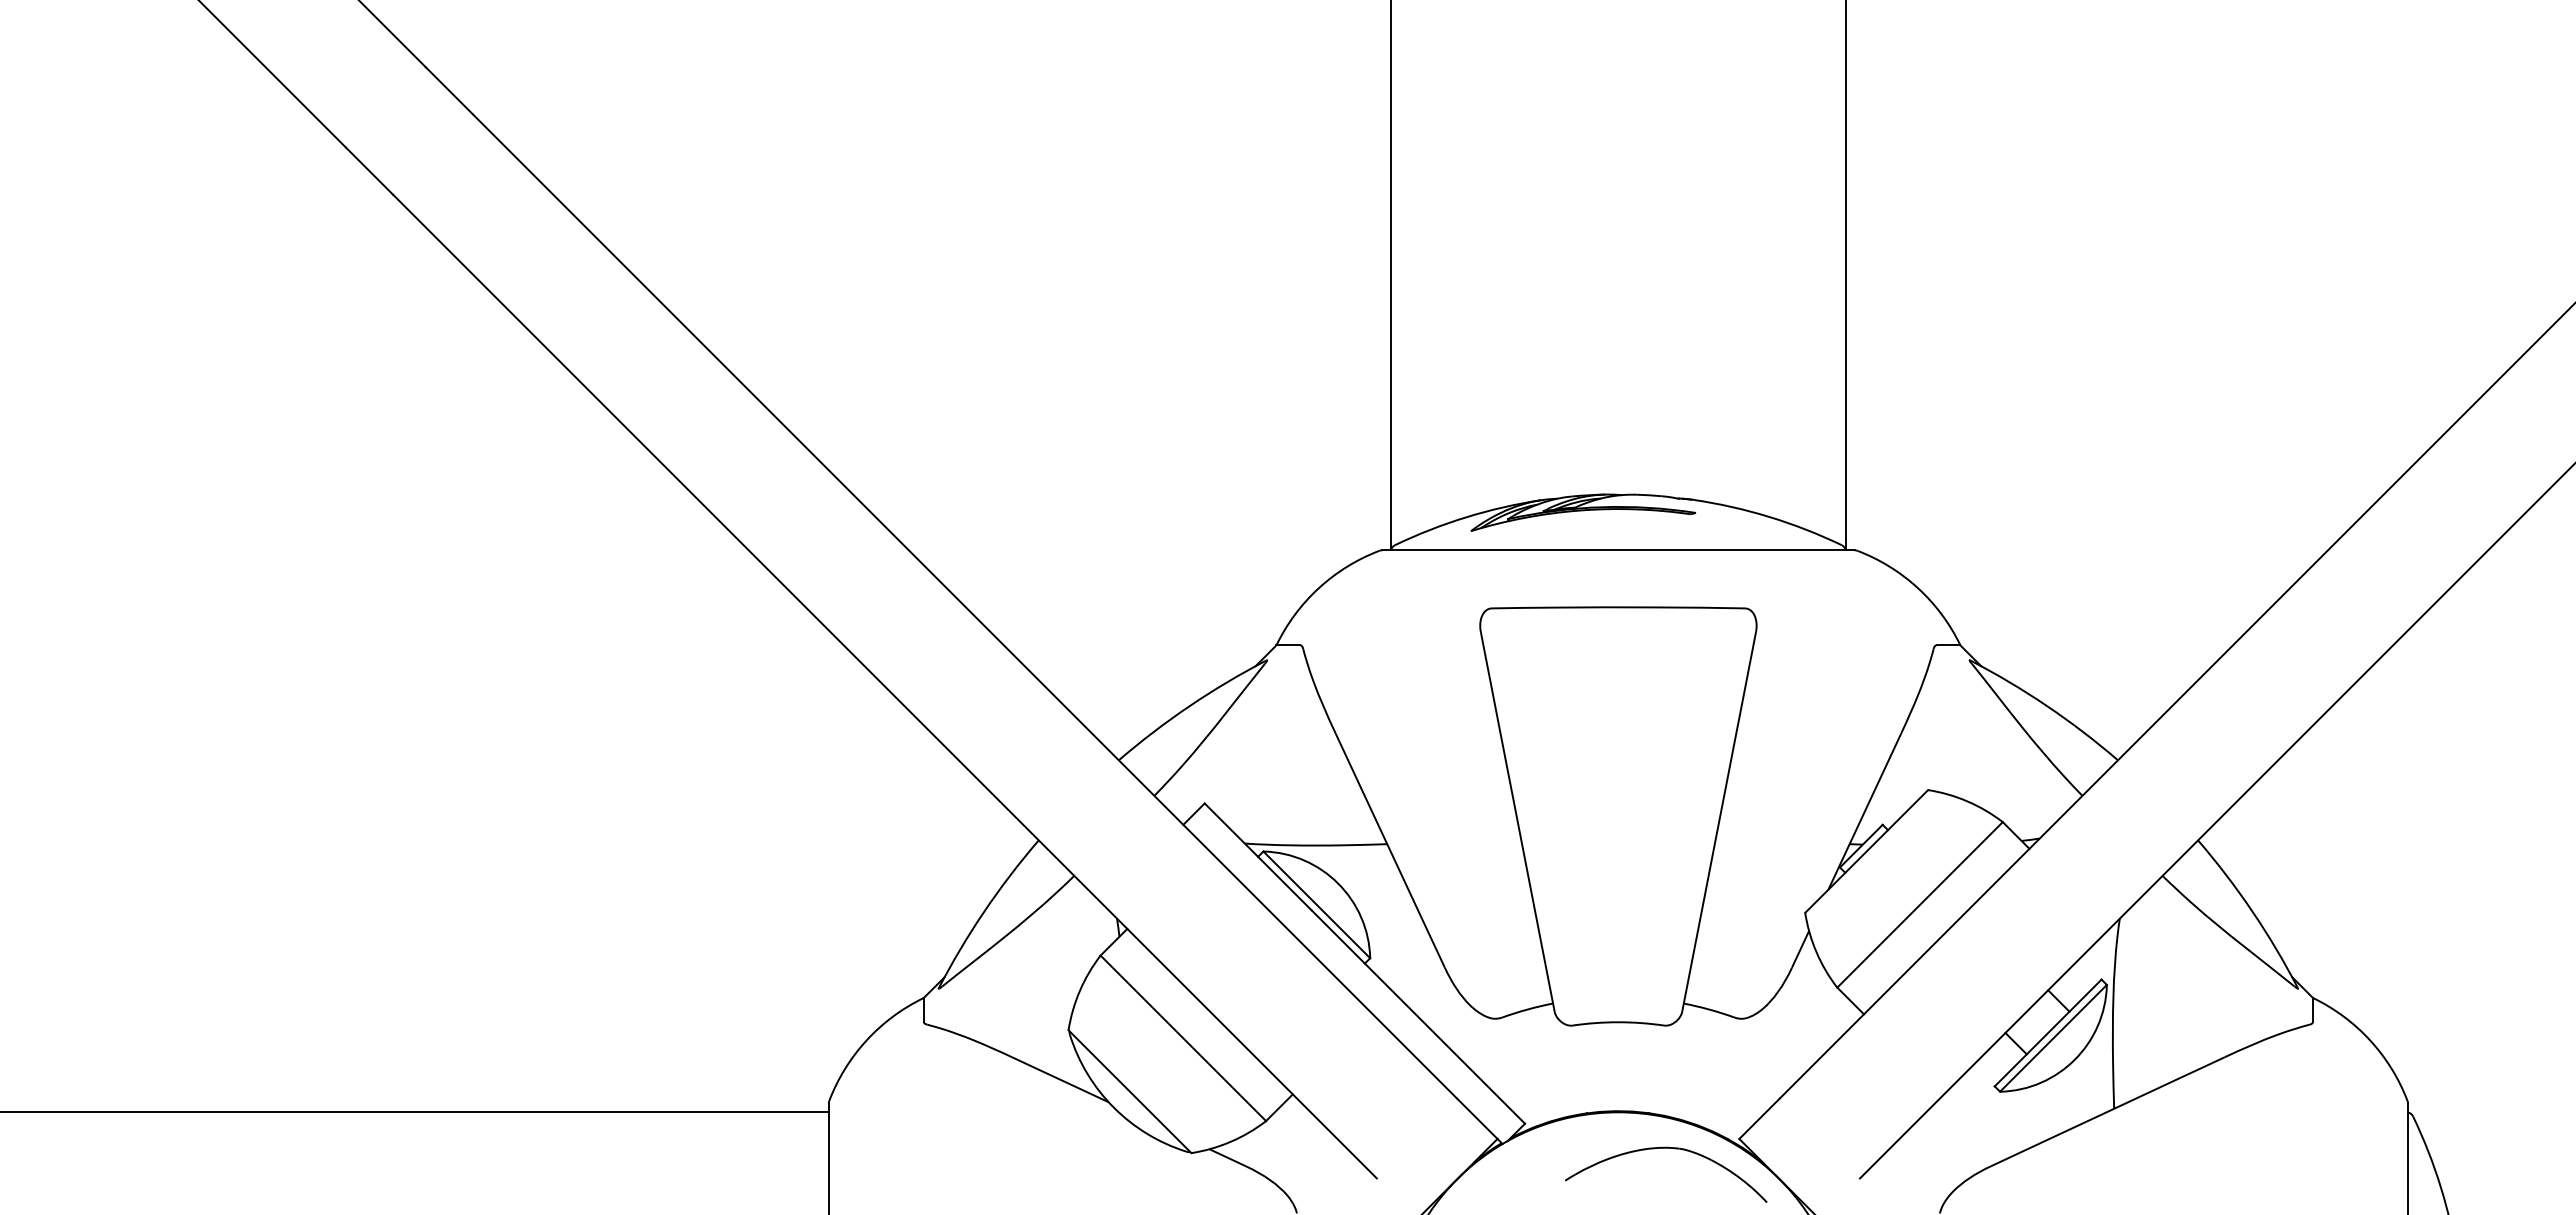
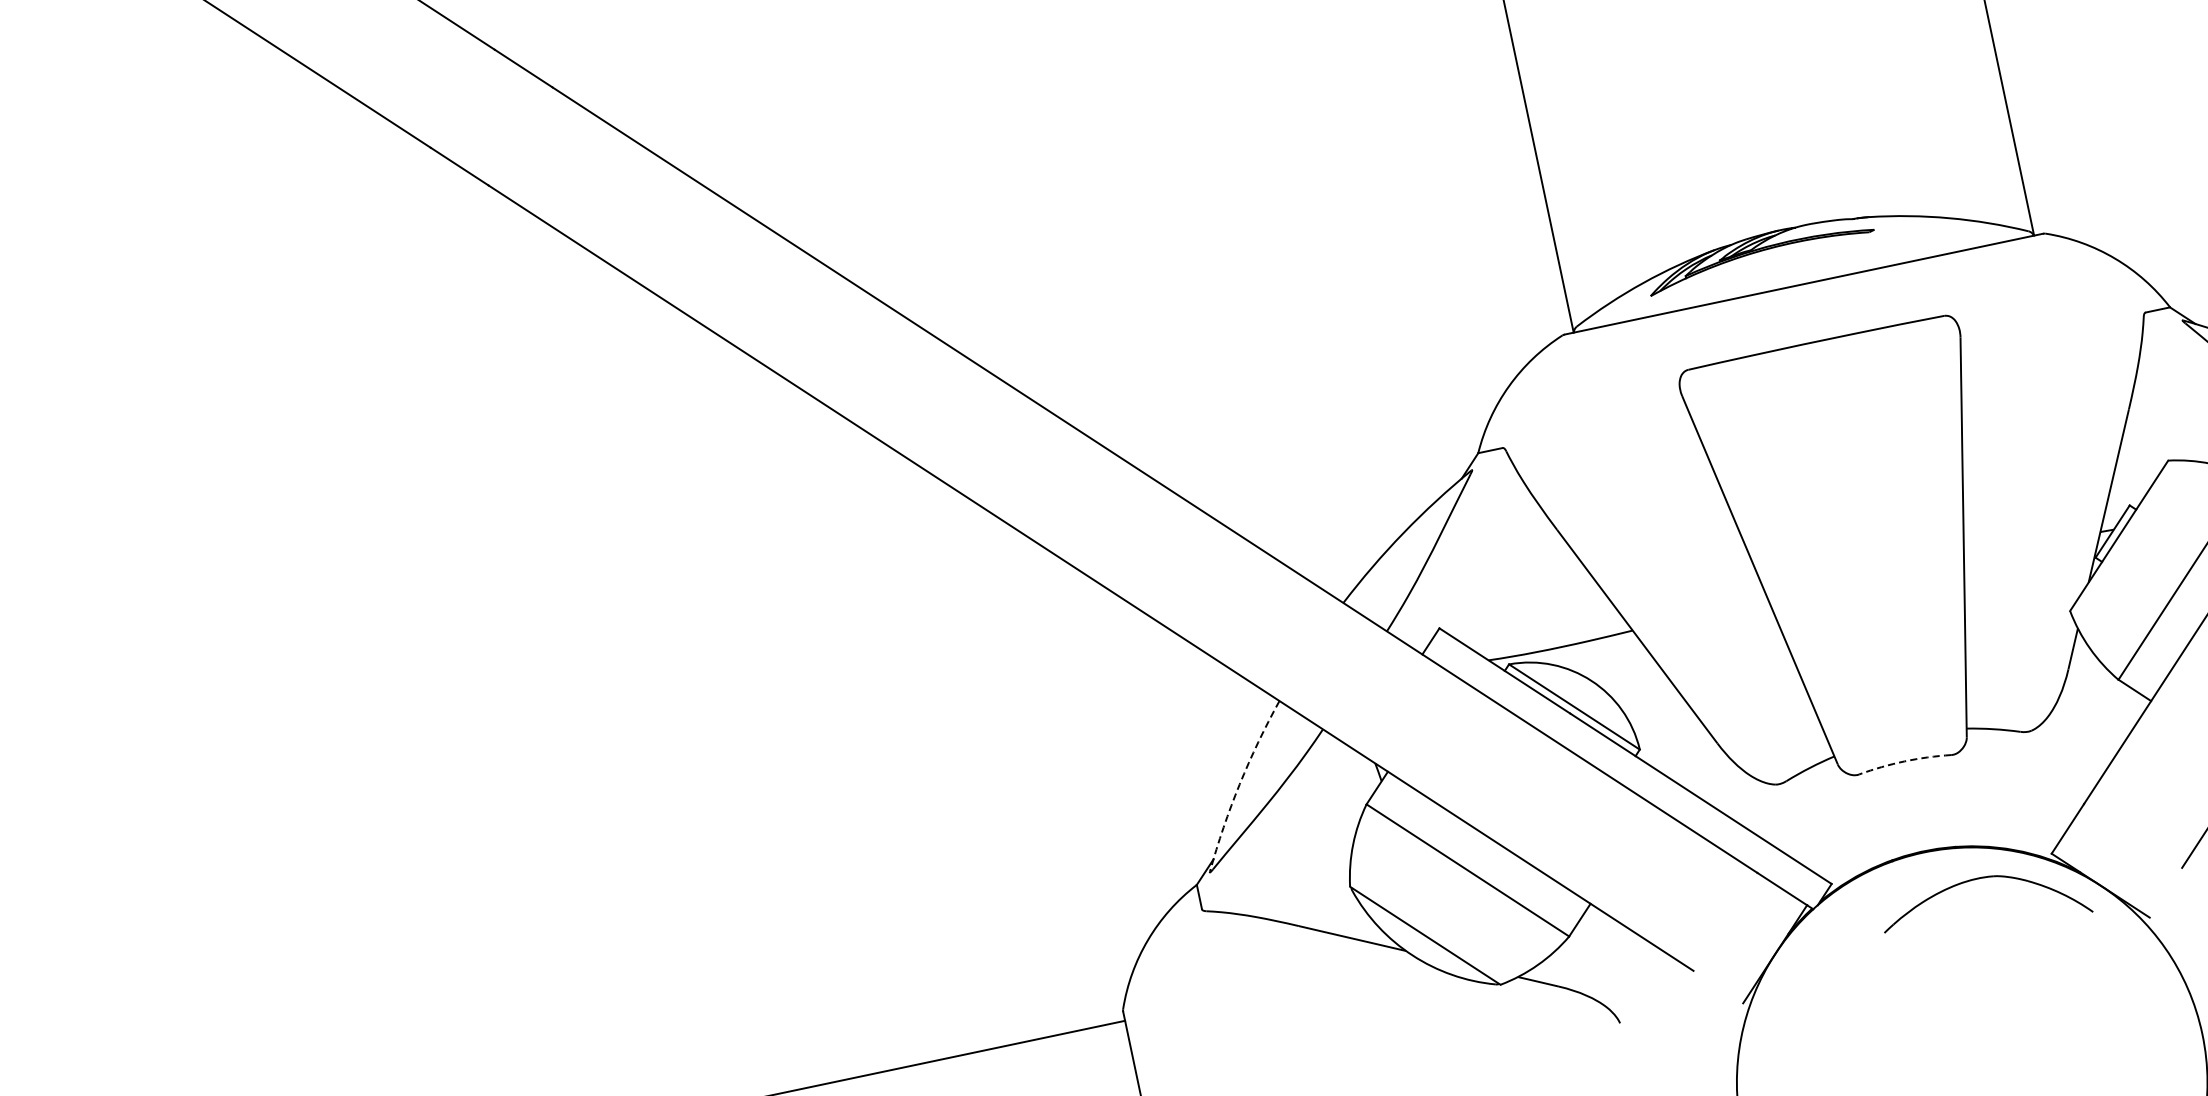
arc: (984, 911) -> (1239, 784), solid -> dashed
arc: (1618, 1022) -> (1904, 761), solid -> dashed

